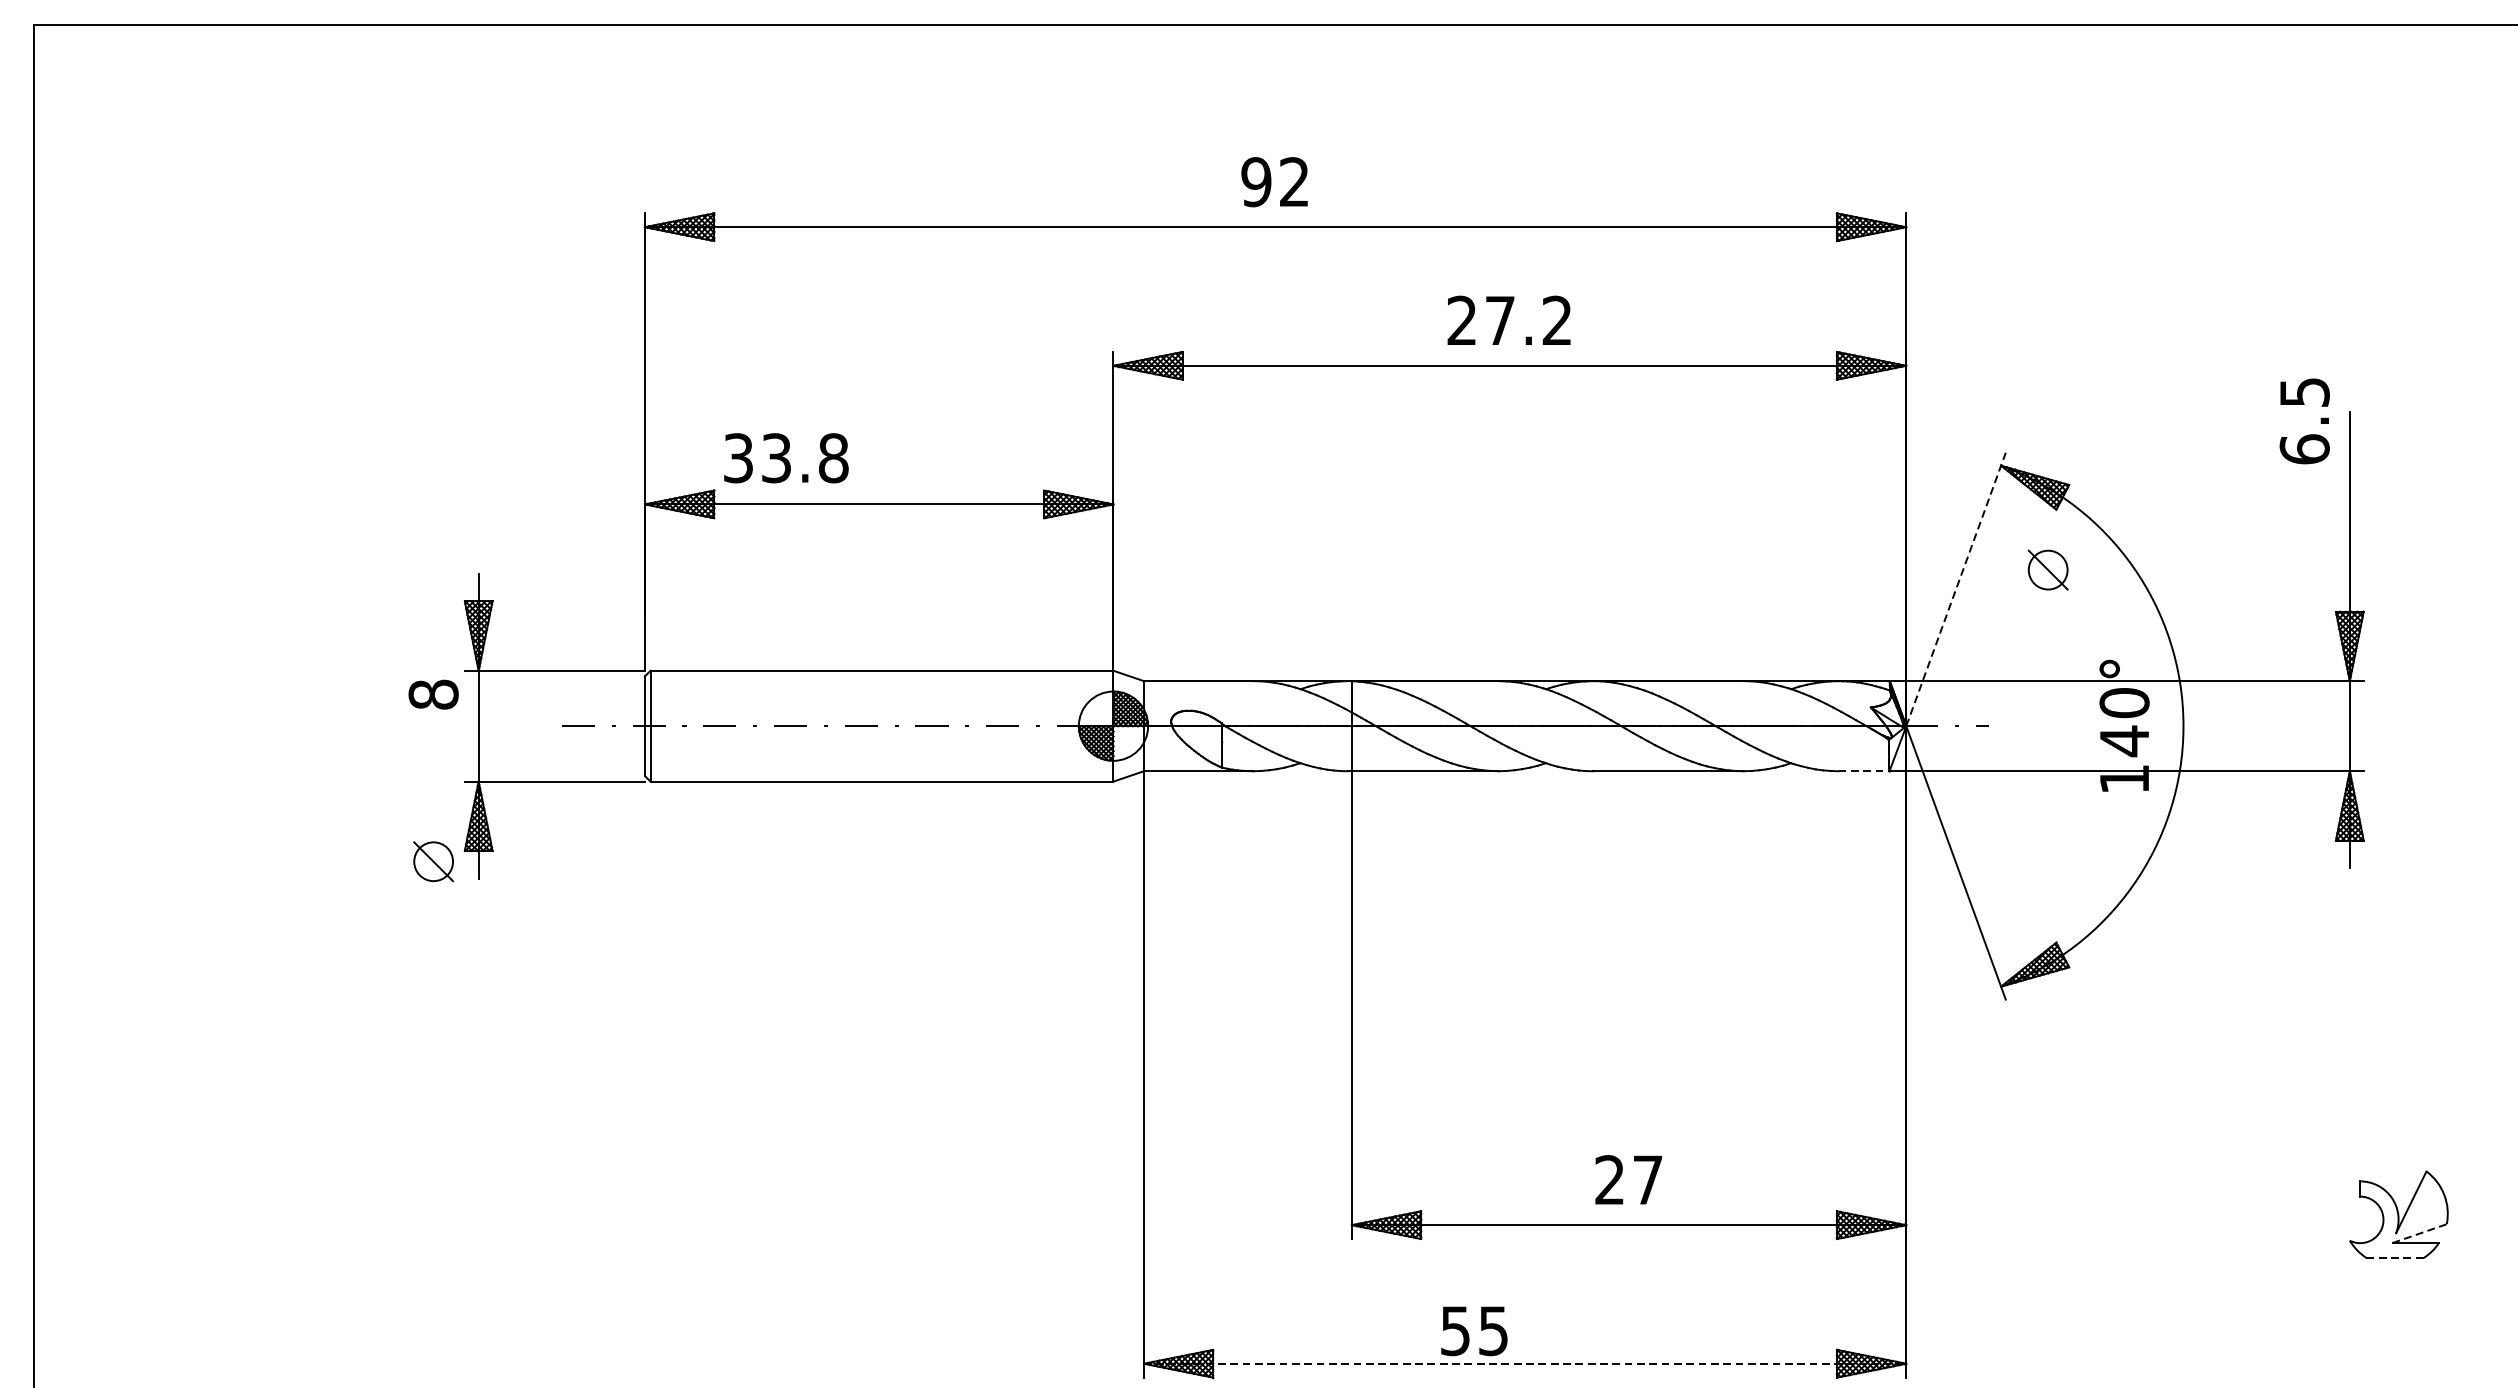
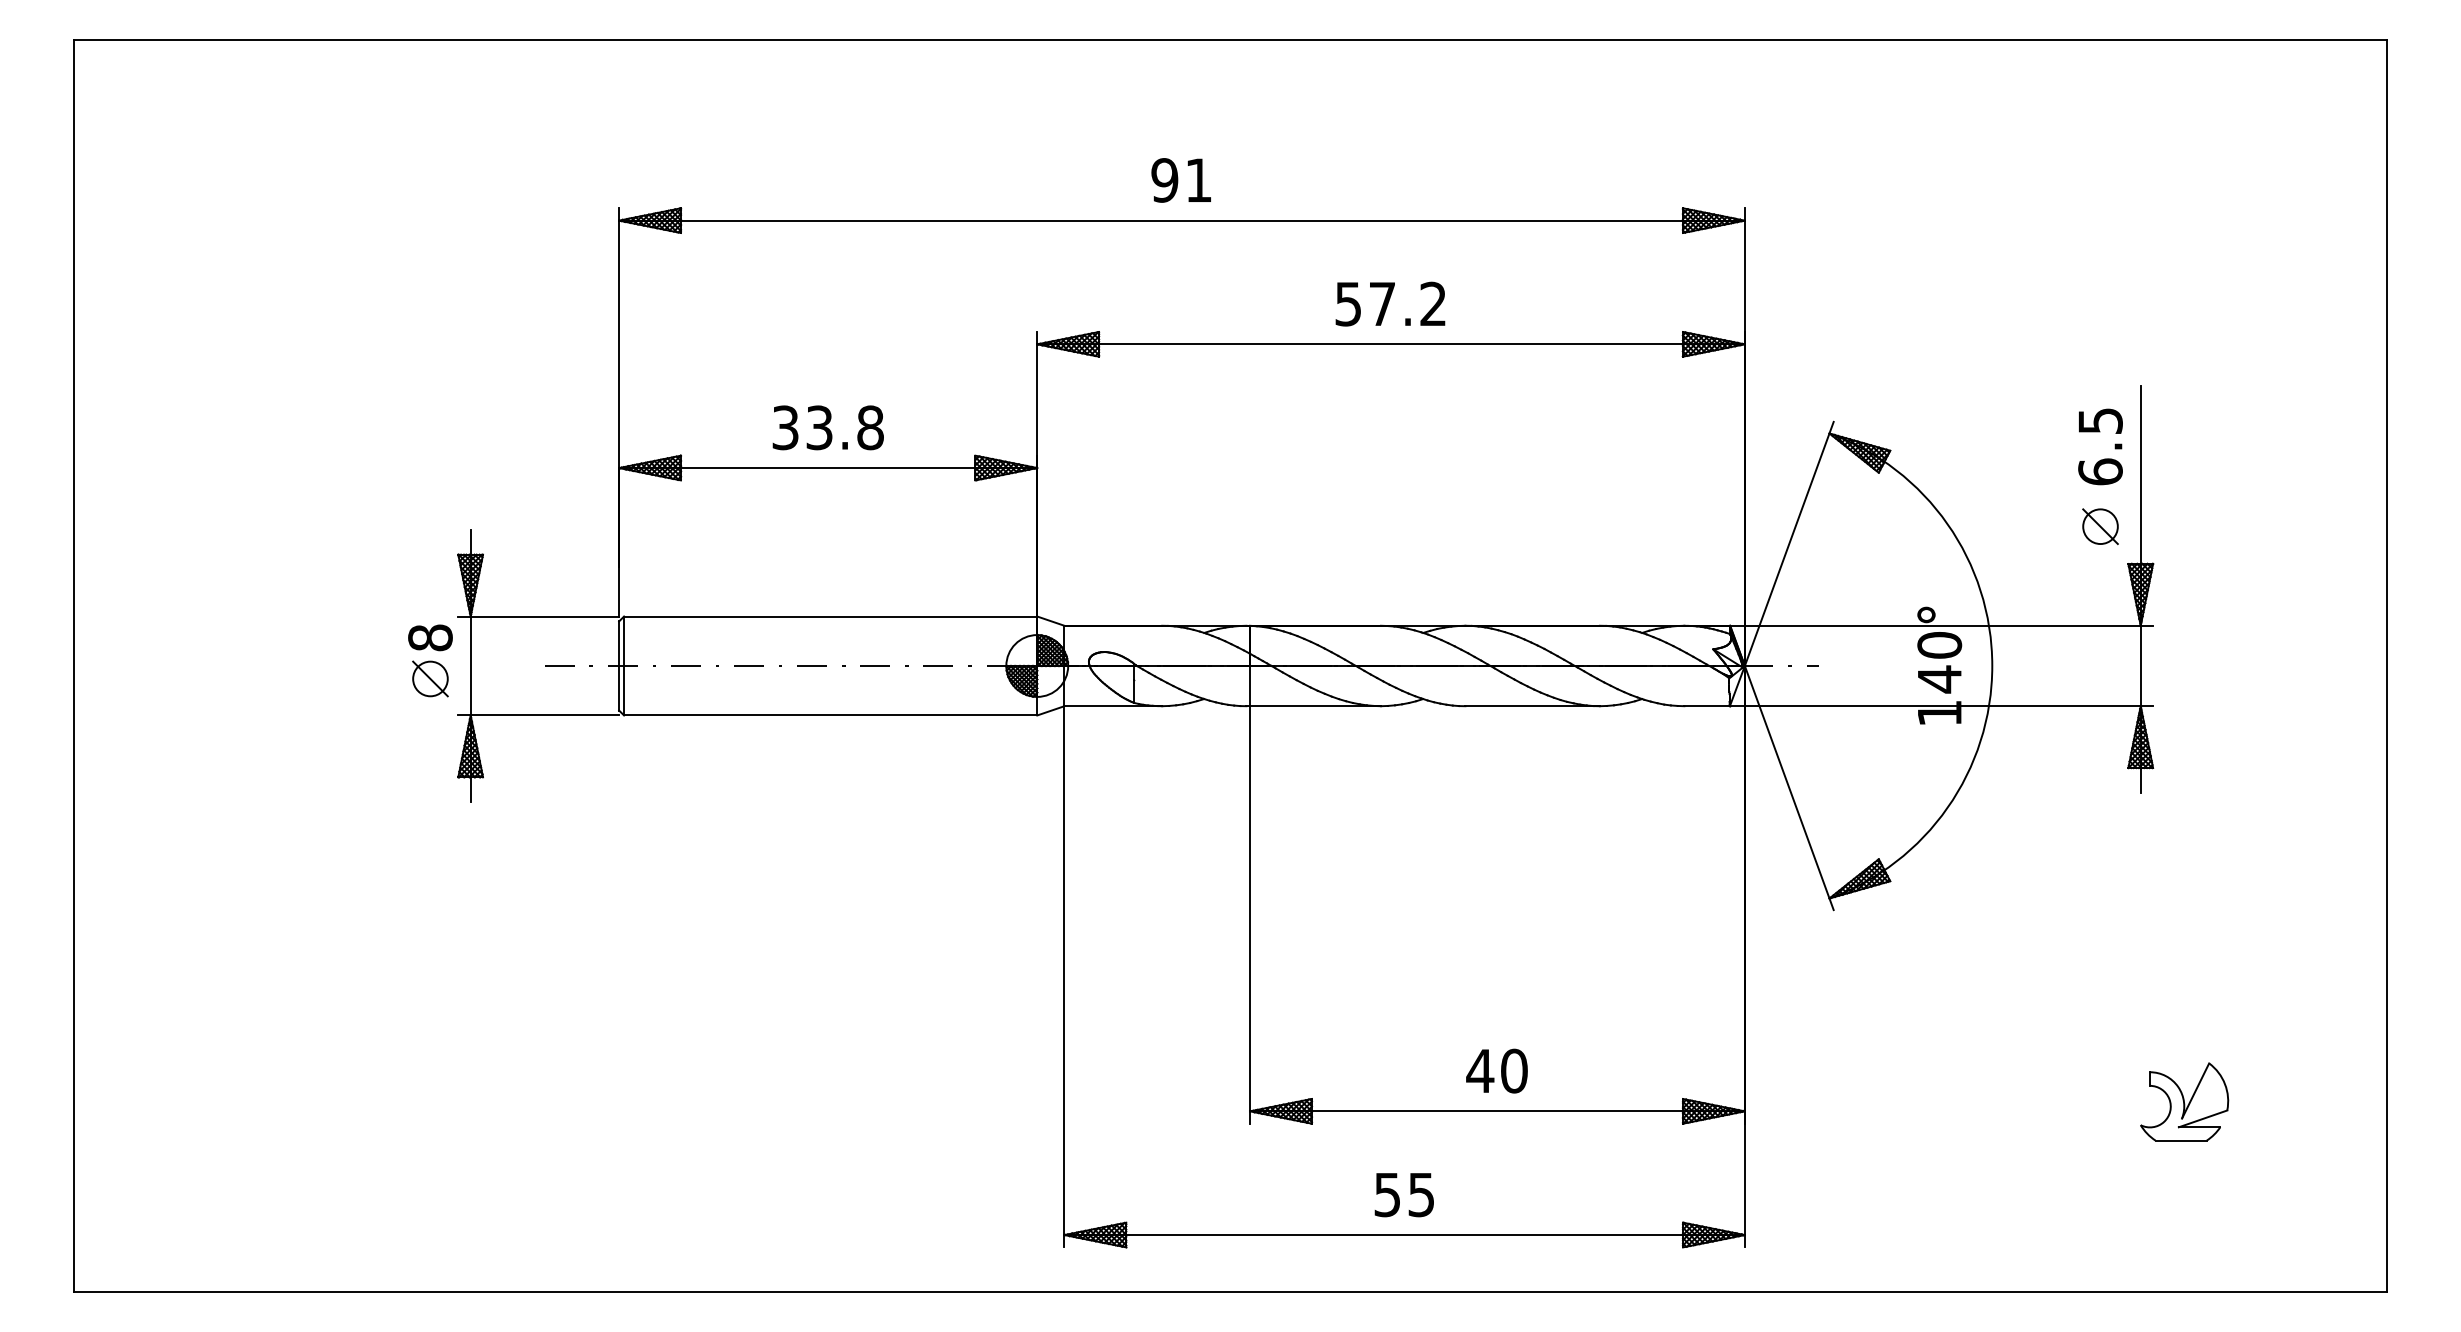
text: (1294, 181) -> (1198, 179), 92 -> 91
text: (1461, 320) -> (1347, 303), 27.2 -> 57.2
text: (2304, 420) -> (2100, 446), moved
text: (785, 457) -> (827, 427), moved
part: (2048, 569) -> (2100, 526), moved
line: (1956, 588) -> (1789, 543), dashed -> solid
line: (1864, 771) -> (1707, 706), dashed -> solid
part: (433, 861) -> (430, 678), moved
text: (1628, 1179) -> (1496, 1070), 27 -> 40
line: (2420, 1233) -> (2203, 1118), dashed -> solid
line: (2395, 1257) -> (2181, 1140), dashed -> solid
text: (1473, 1331) -> (1403, 1195), moved
line: (1526, 1364) -> (1405, 1235), dashed -> solid

